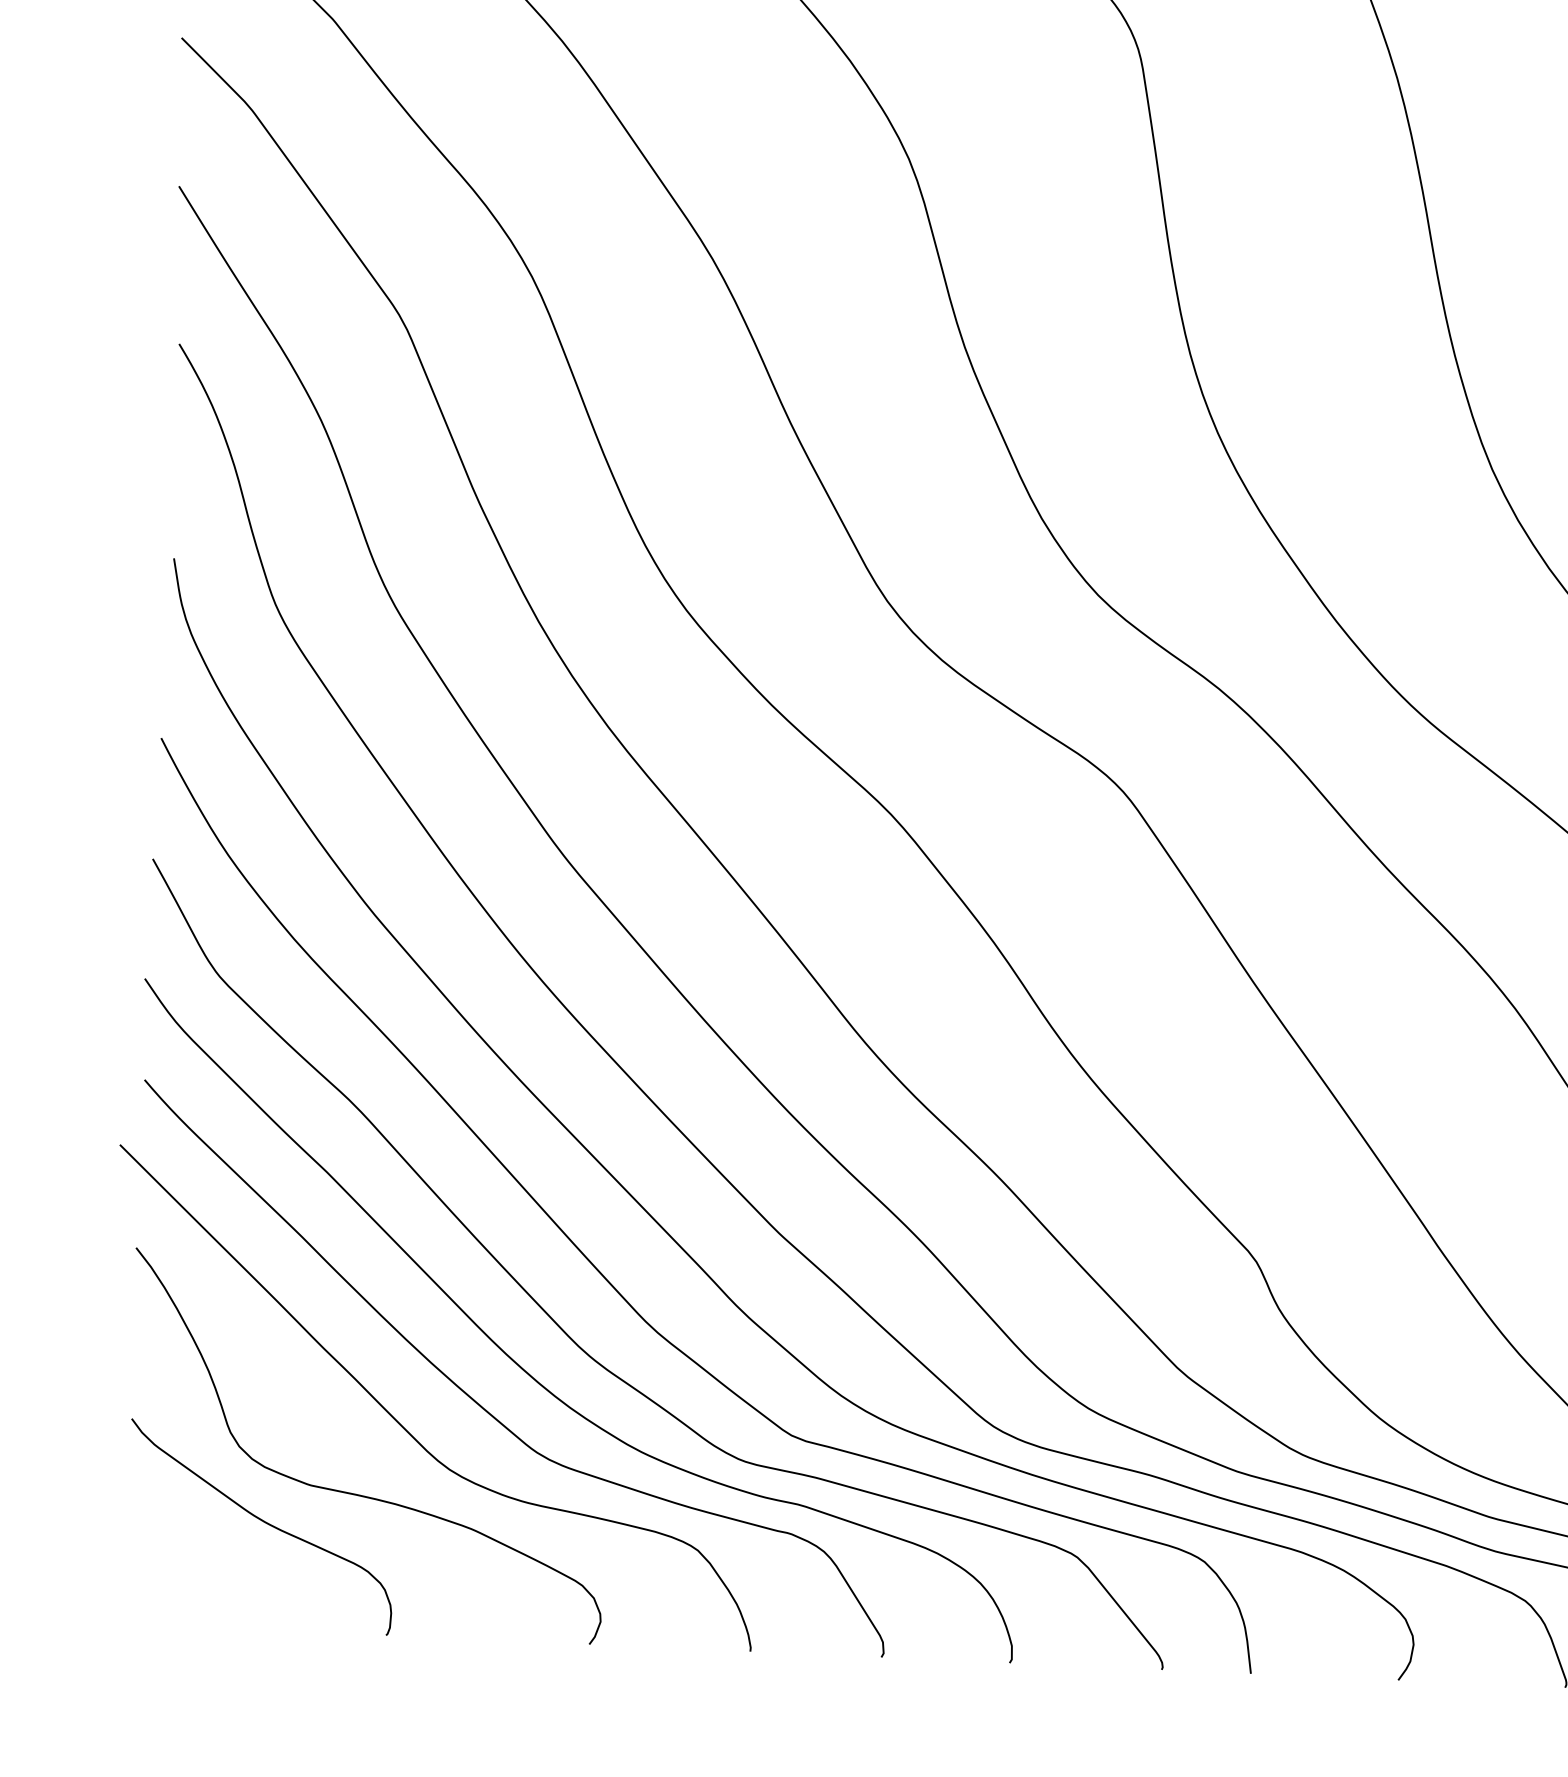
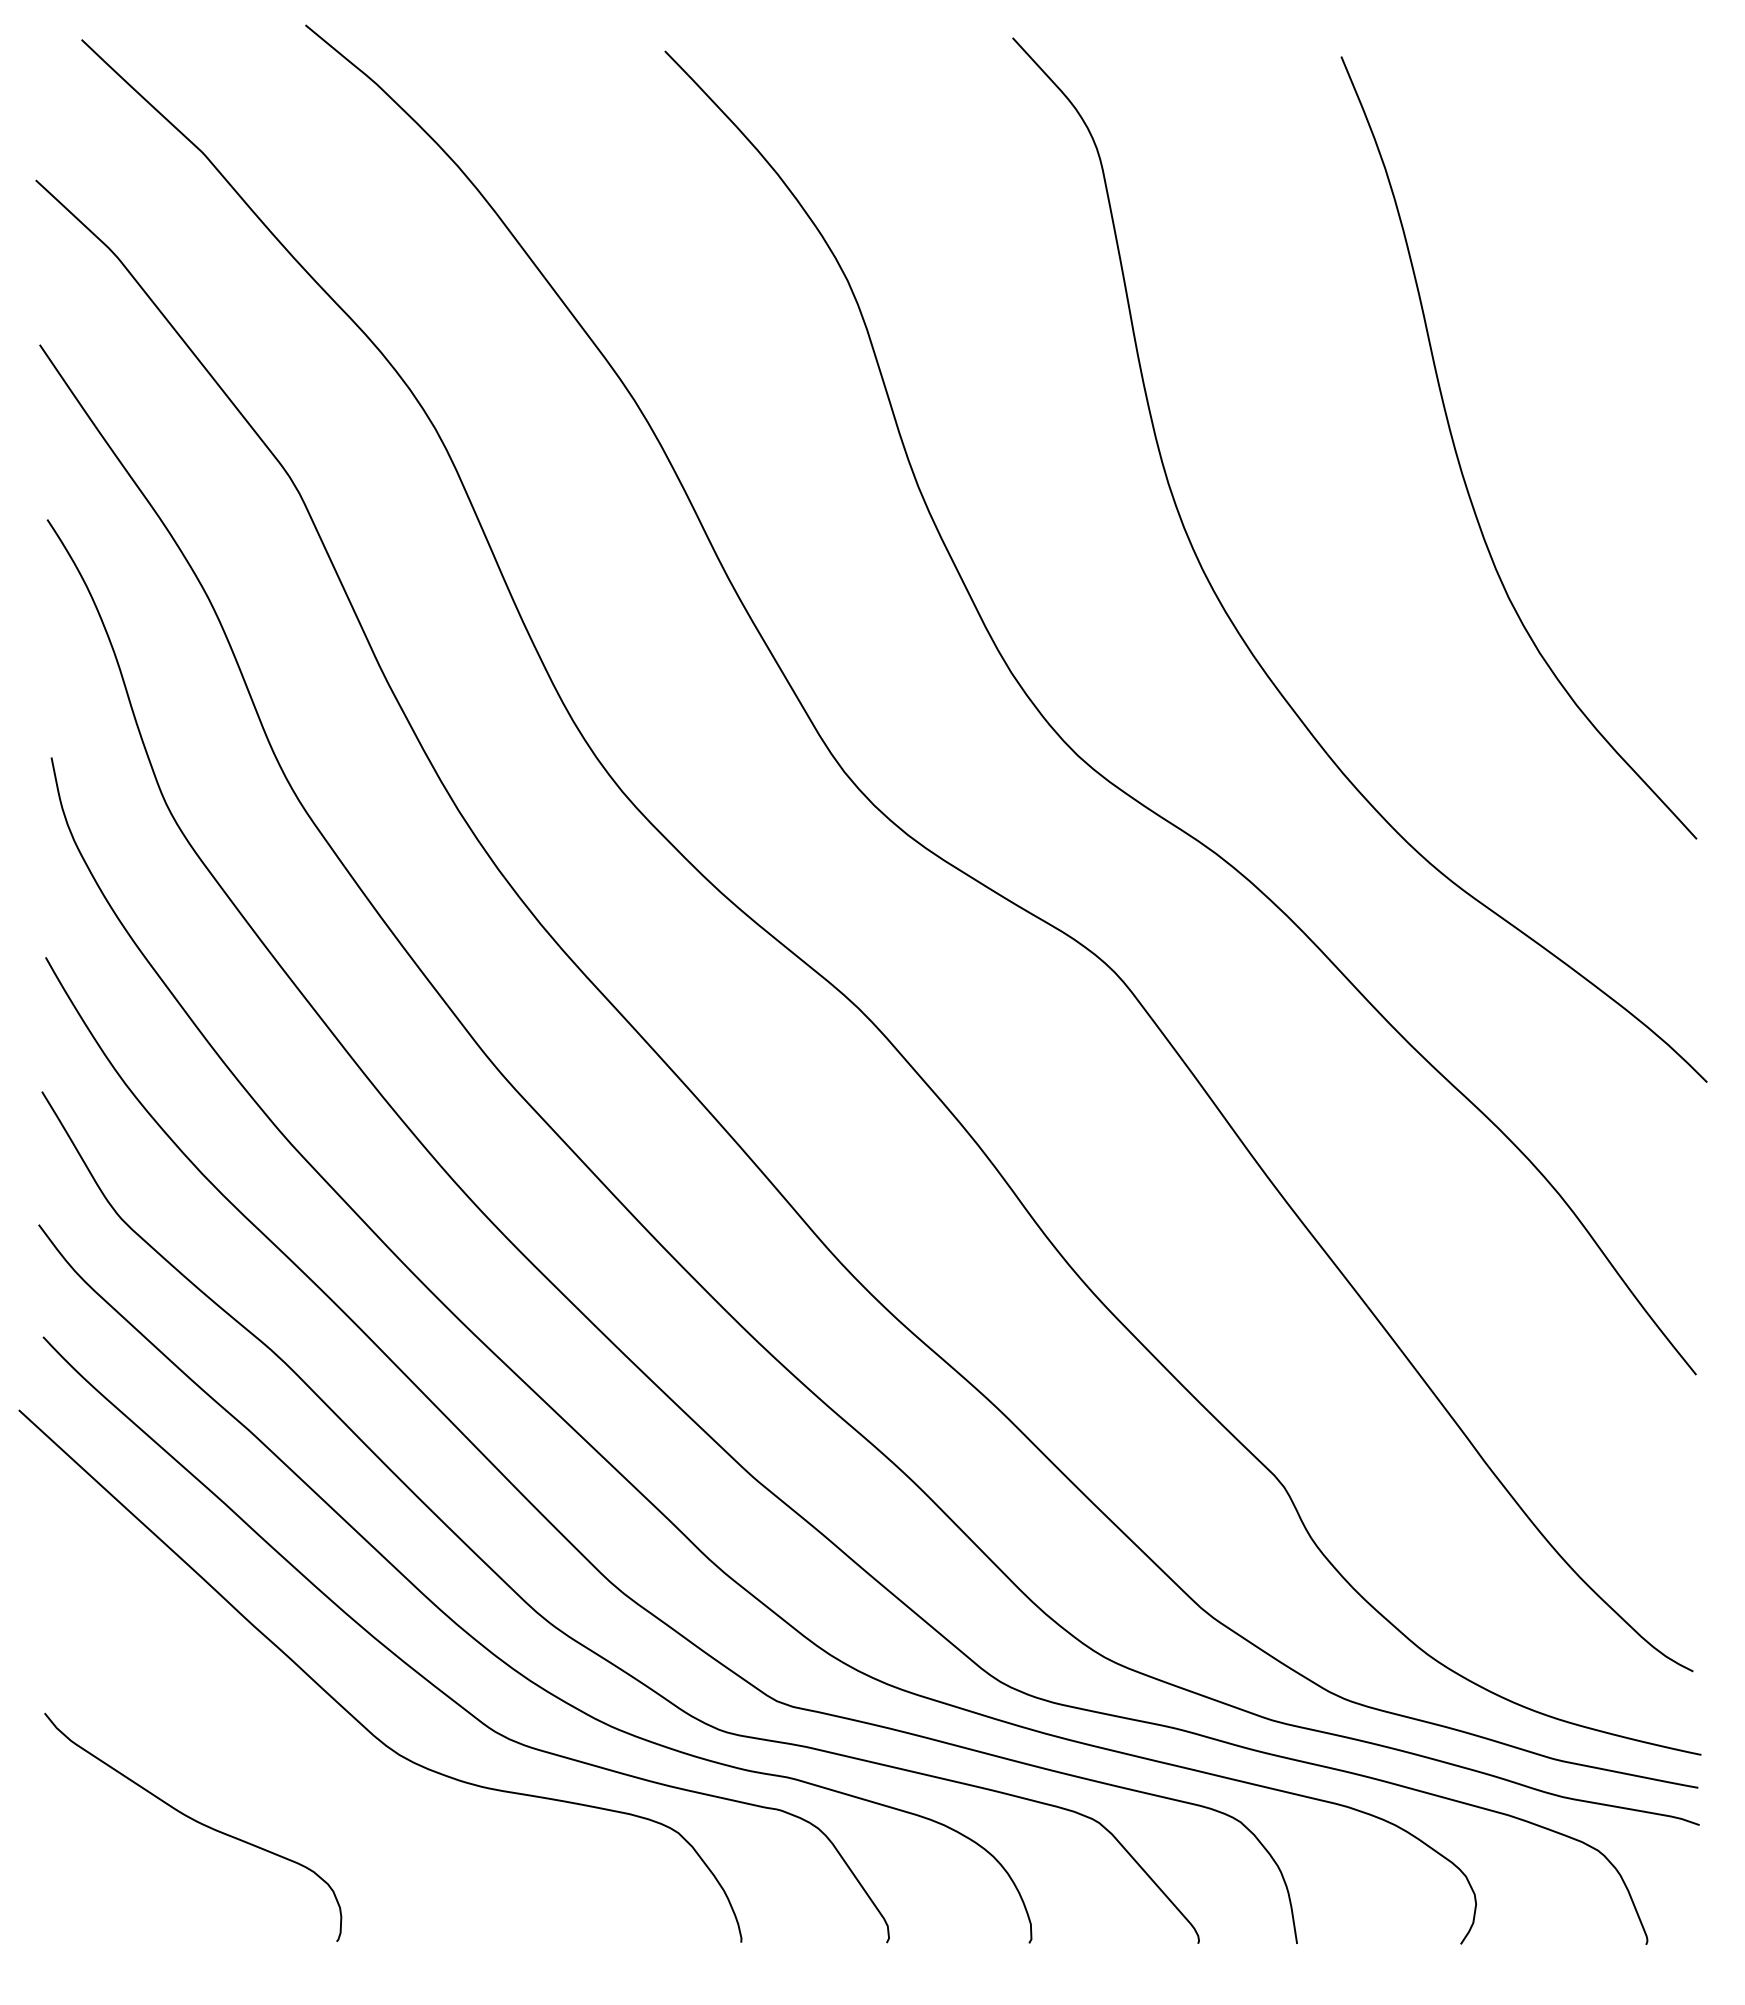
curve: (359, 1494) -> (300, 1786), removed

